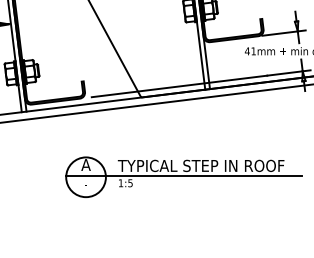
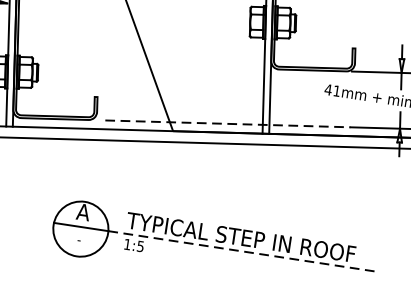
line: (179, 86) -> (227, 123), solid -> dashed
line: (204, 175) -> (243, 251), solid -> dashed

